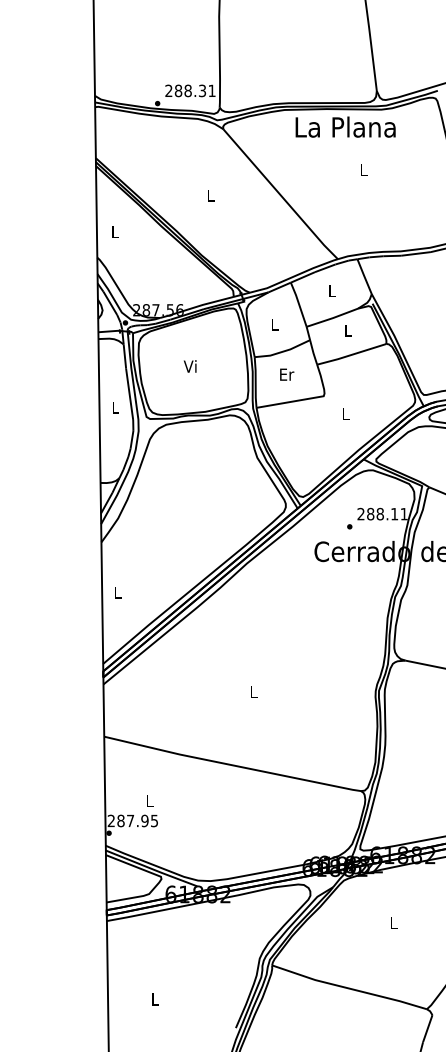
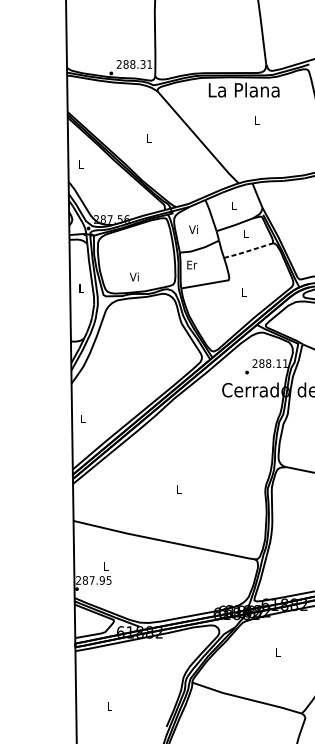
text: (273, 324) -> (193, 229), L -> Vi
line: (351, 354) -> (248, 250), solid -> dashed
text: (189, 366) -> (133, 276), moved
text: (287, 374) -> (192, 264), moved

